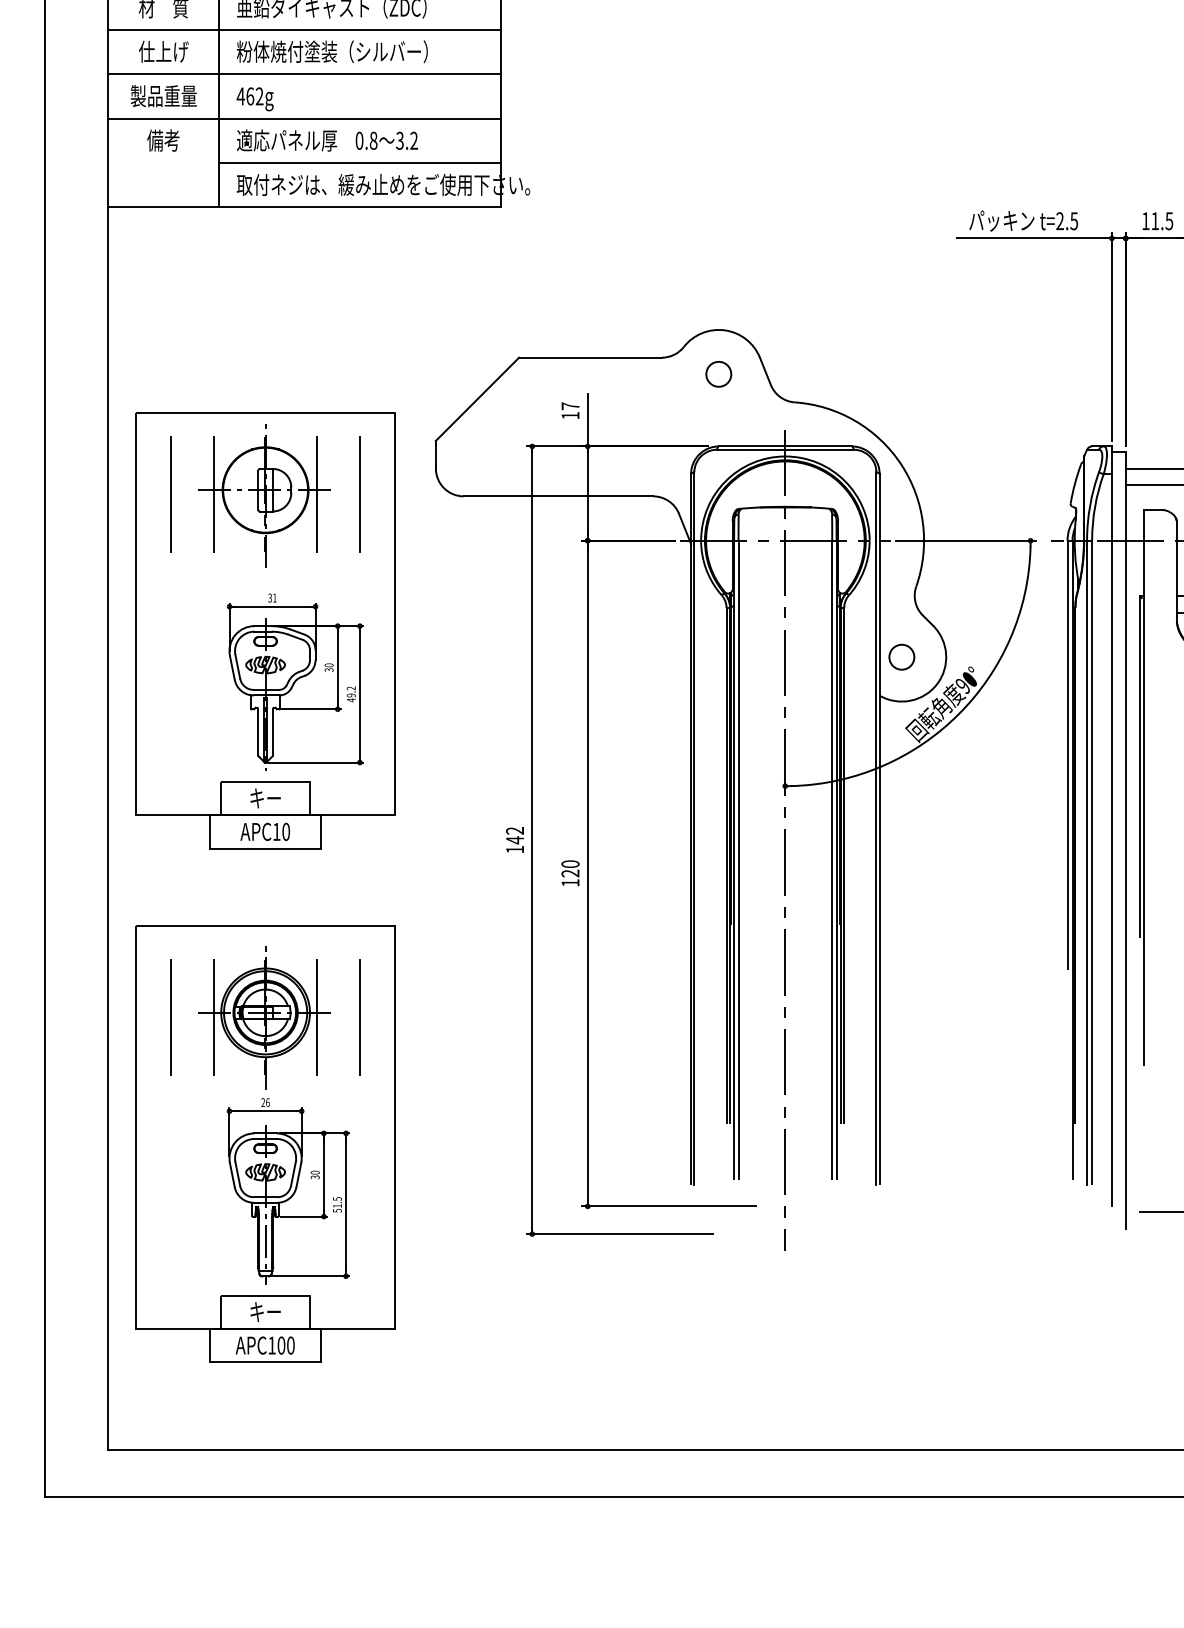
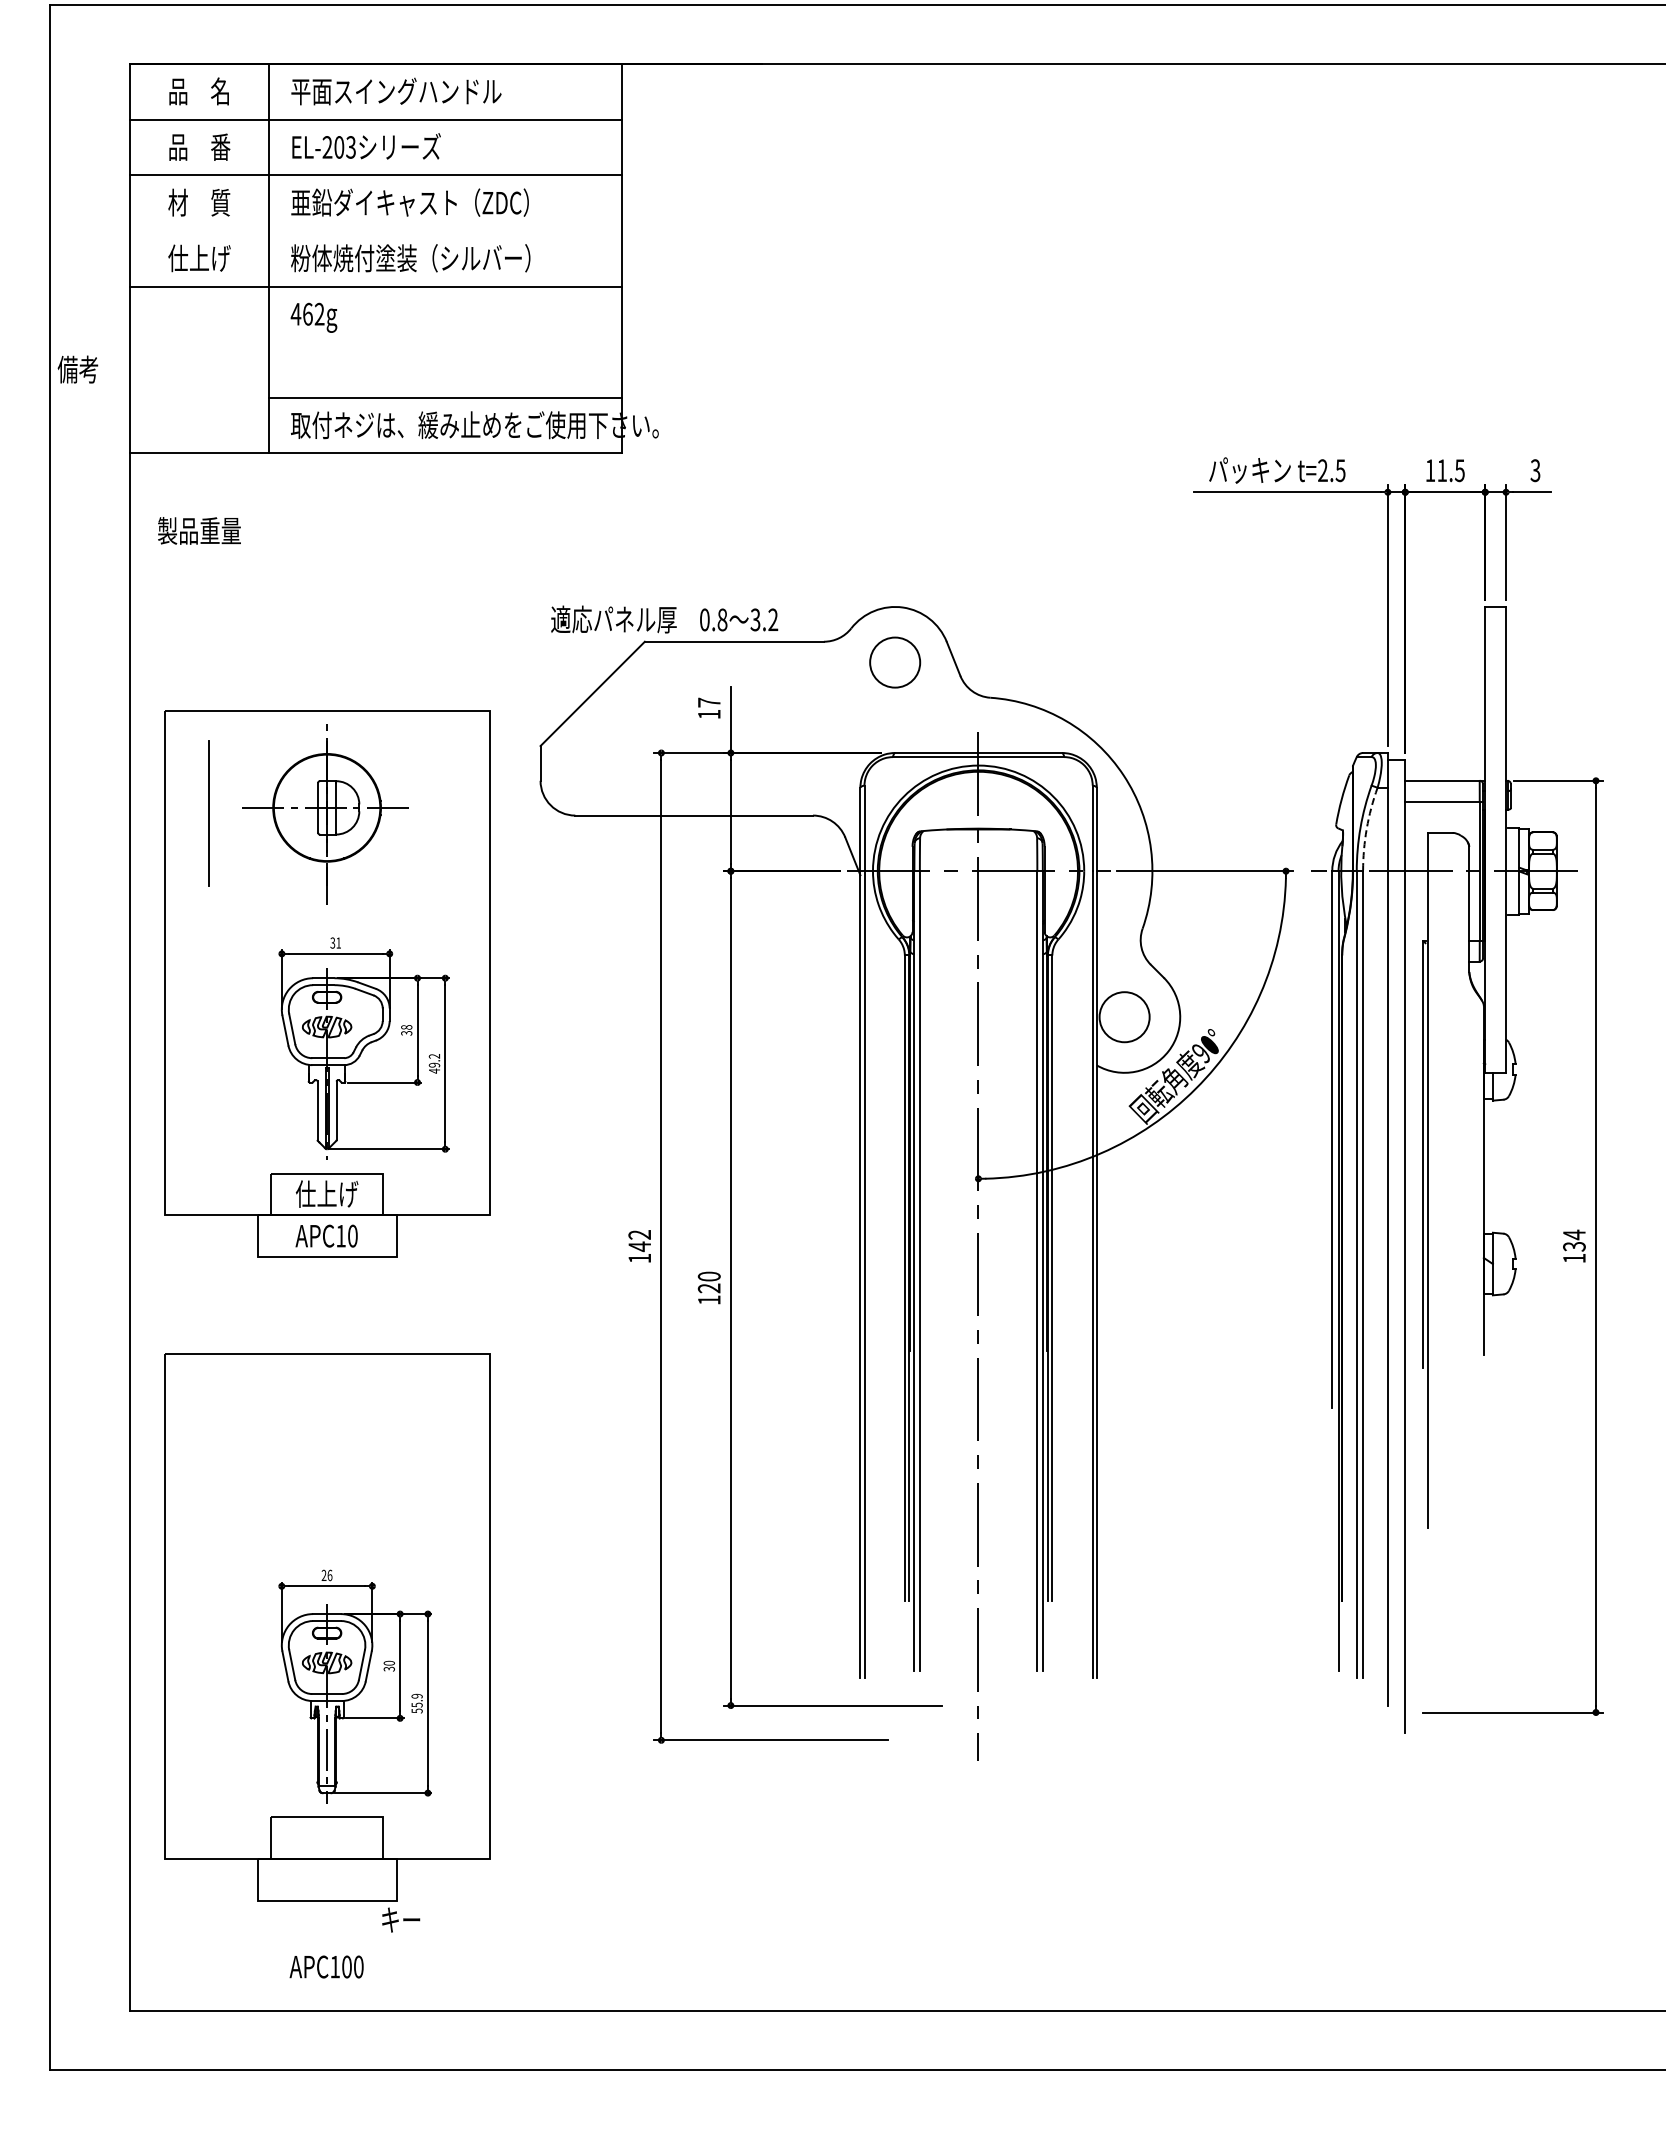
line: (304, 29) -> (375, 230), removed
text: (163, 95) -> (199, 530), moved
line: (304, 118) -> (375, 342), removed
text: (163, 140) -> (77, 369), moved
text: (327, 140) -> (664, 619), moved
circle: (718, 374) -> (894, 662), size x1.6
line: (214, 494) -> (262, 813), removed
line: (316, 494) -> (391, 813), removed
line: (360, 494) -> (445, 813), removed
arc: (1094, 506) -> (1366, 828), solid -> dashed
circle: (901, 656) -> (1124, 1016), size x1.6
text: (329, 665) -> (407, 1027), 30 -> 38
text: (265, 797) -> (326, 1193), キー -> 仕上げ
line: (170, 1017) -> (208, 1468), removed
line: (360, 1017) -> (445, 1468), removed
part: (264, 1018) -> (325, 1469), removed
text: (336, 1202) -> (416, 1700), 51.5 -> 55.9
text: (265, 1311) -> (401, 1919), moved
text: (265, 1345) -> (326, 1966), moved

